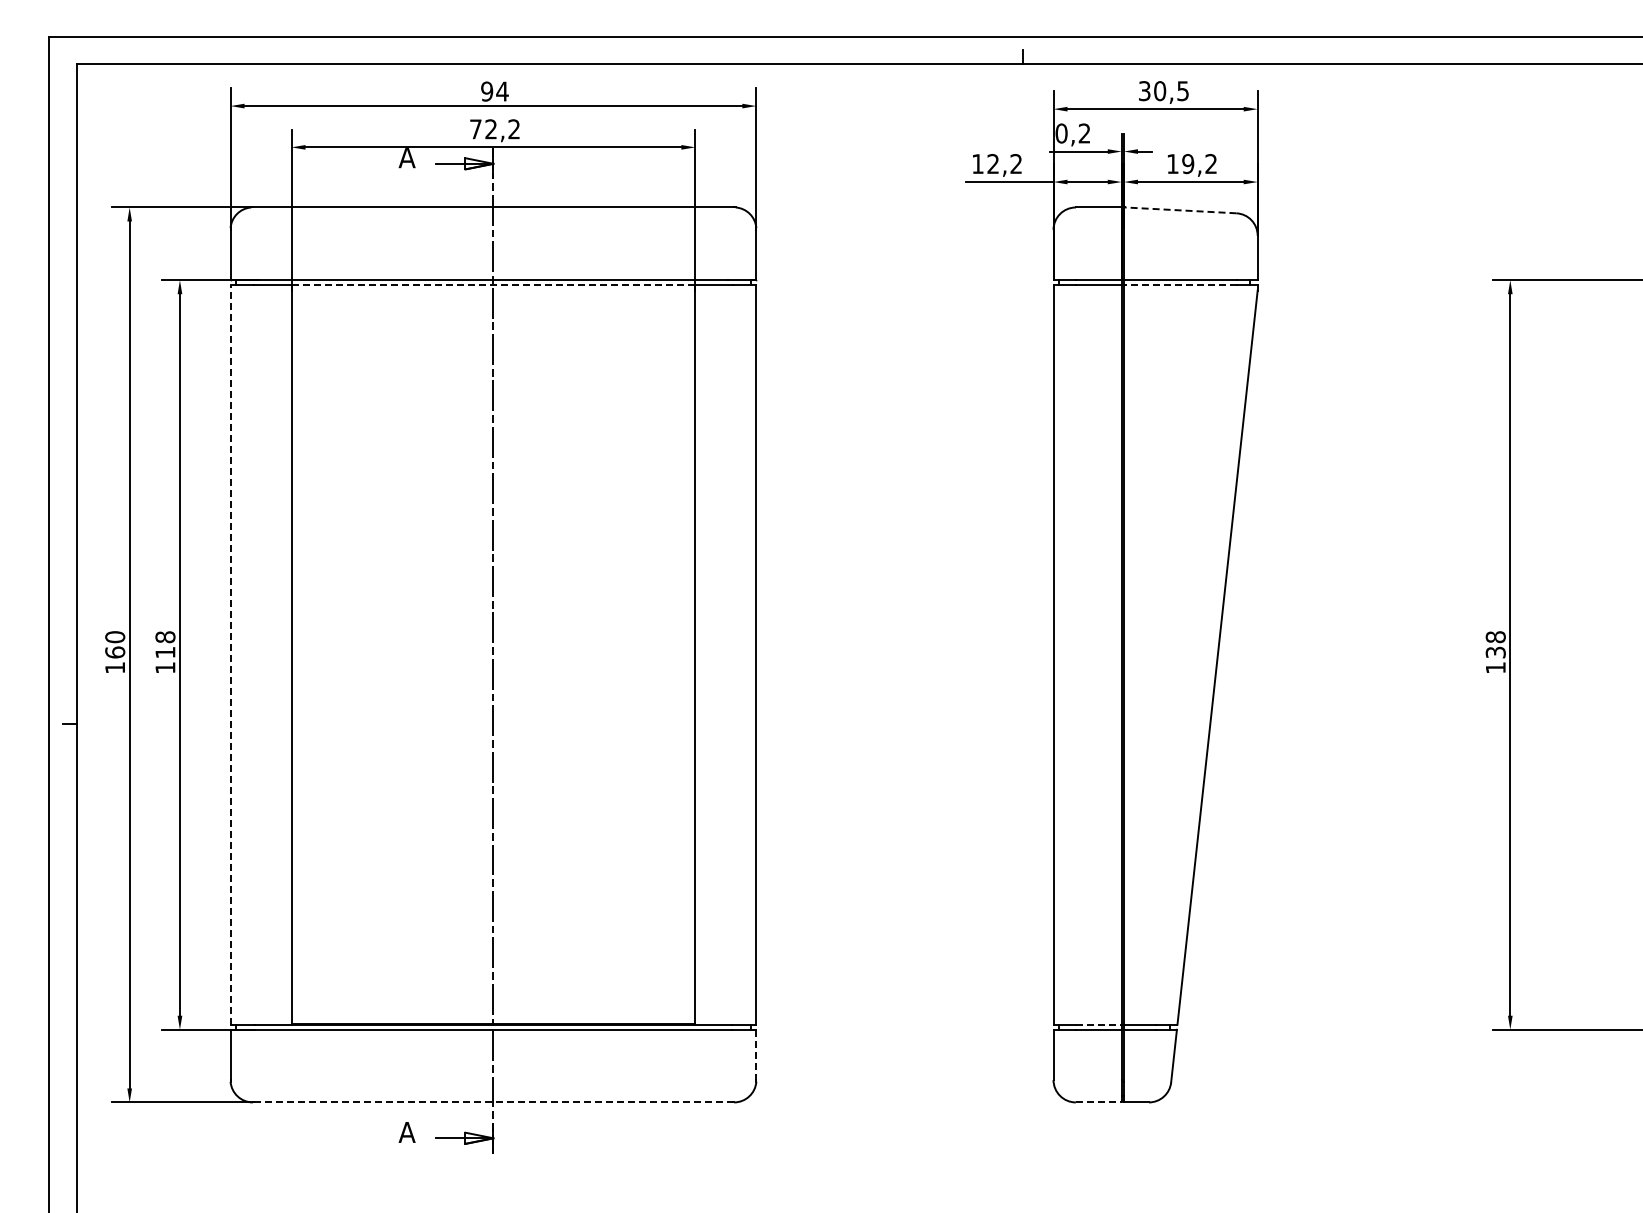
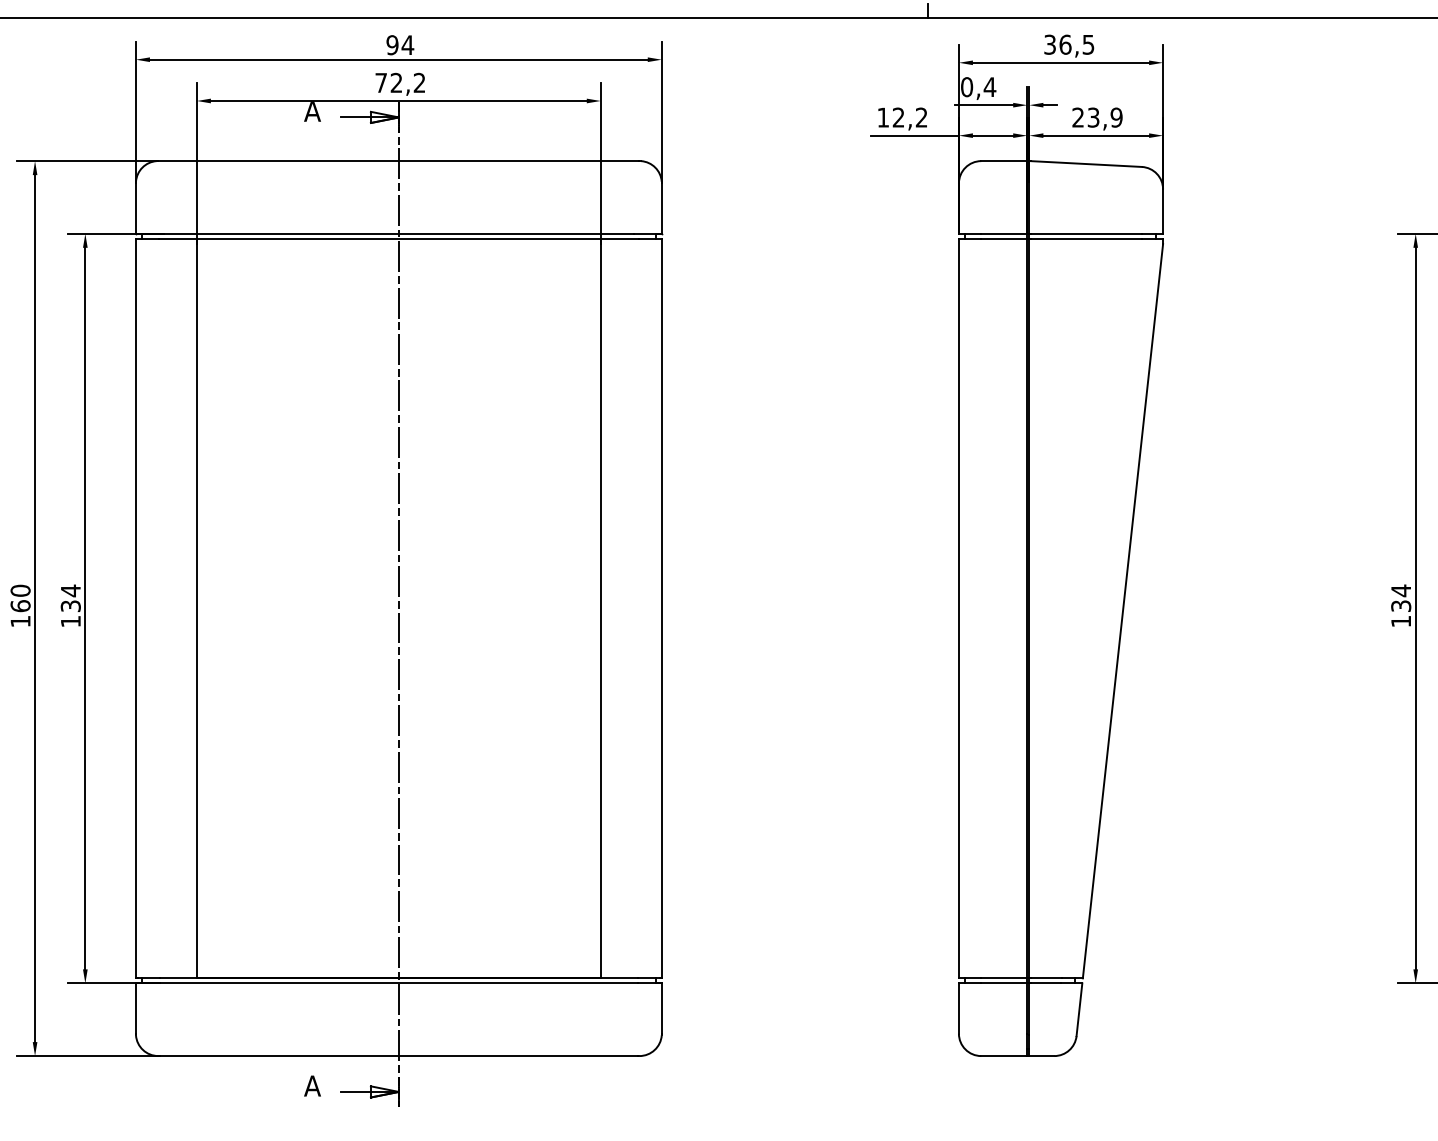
text: (1160, 90) -> (1065, 44), 30,5 -> 36,5
text: (1084, 133) -> (989, 87), 0,2 -> 0,4
text: (1192, 164) -> (1097, 118), 19,2 -> 23,9
line: (1180, 210) -> (1085, 164), dashed -> solid
line: (493, 285) -> (398, 239), dashed -> solid
line: (1181, 285) -> (1086, 239), dashed -> solid
text: (1495, 636) -> (1400, 590), 138 -> 134
text: (165, 644) -> (70, 598), 118 -> 134
line: (230, 654) -> (135, 608), dashed -> solid
line: (1098, 1024) -> (1003, 978), dashed -> solid
line: (756, 1055) -> (661, 1009), dashed -> solid
line: (493, 1102) -> (398, 1056), dashed -> solid
line: (1098, 1102) -> (1003, 1056), dashed -> solid

